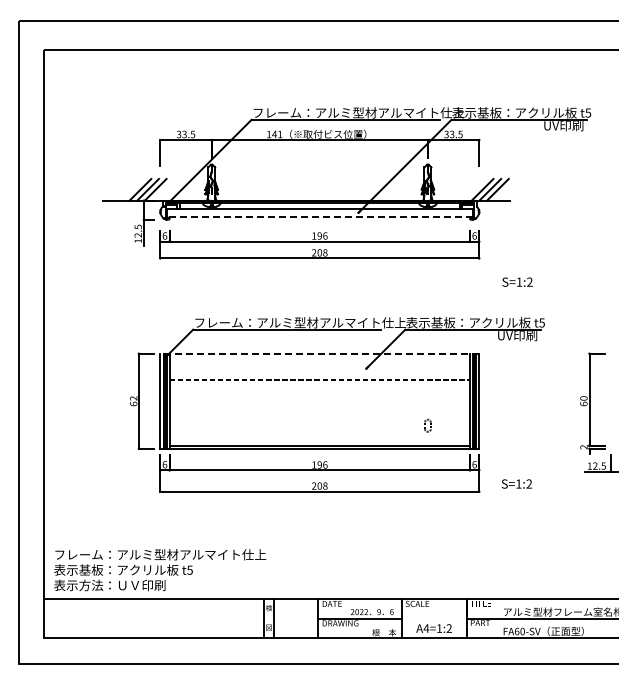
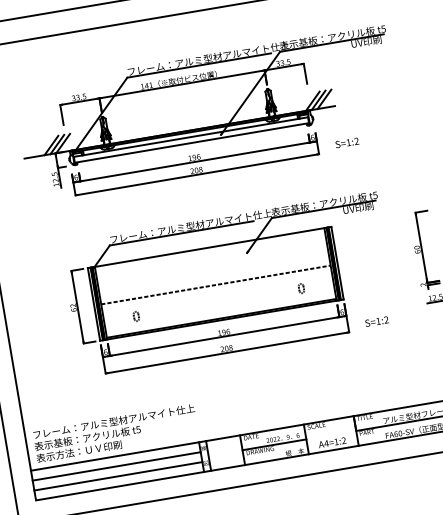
line: (319, 216) -> (191, 142), dashed -> solid
text: (517, 281) -> (347, 142), moved
line: (319, 353) -> (209, 247), dashed -> solid
line: (319, 379) -> (215, 284), moved
part: (211, 425) -> (136, 316), added
line: (154, 612) -> (116, 466), added
line: (154, 625) -> (118, 476), added

